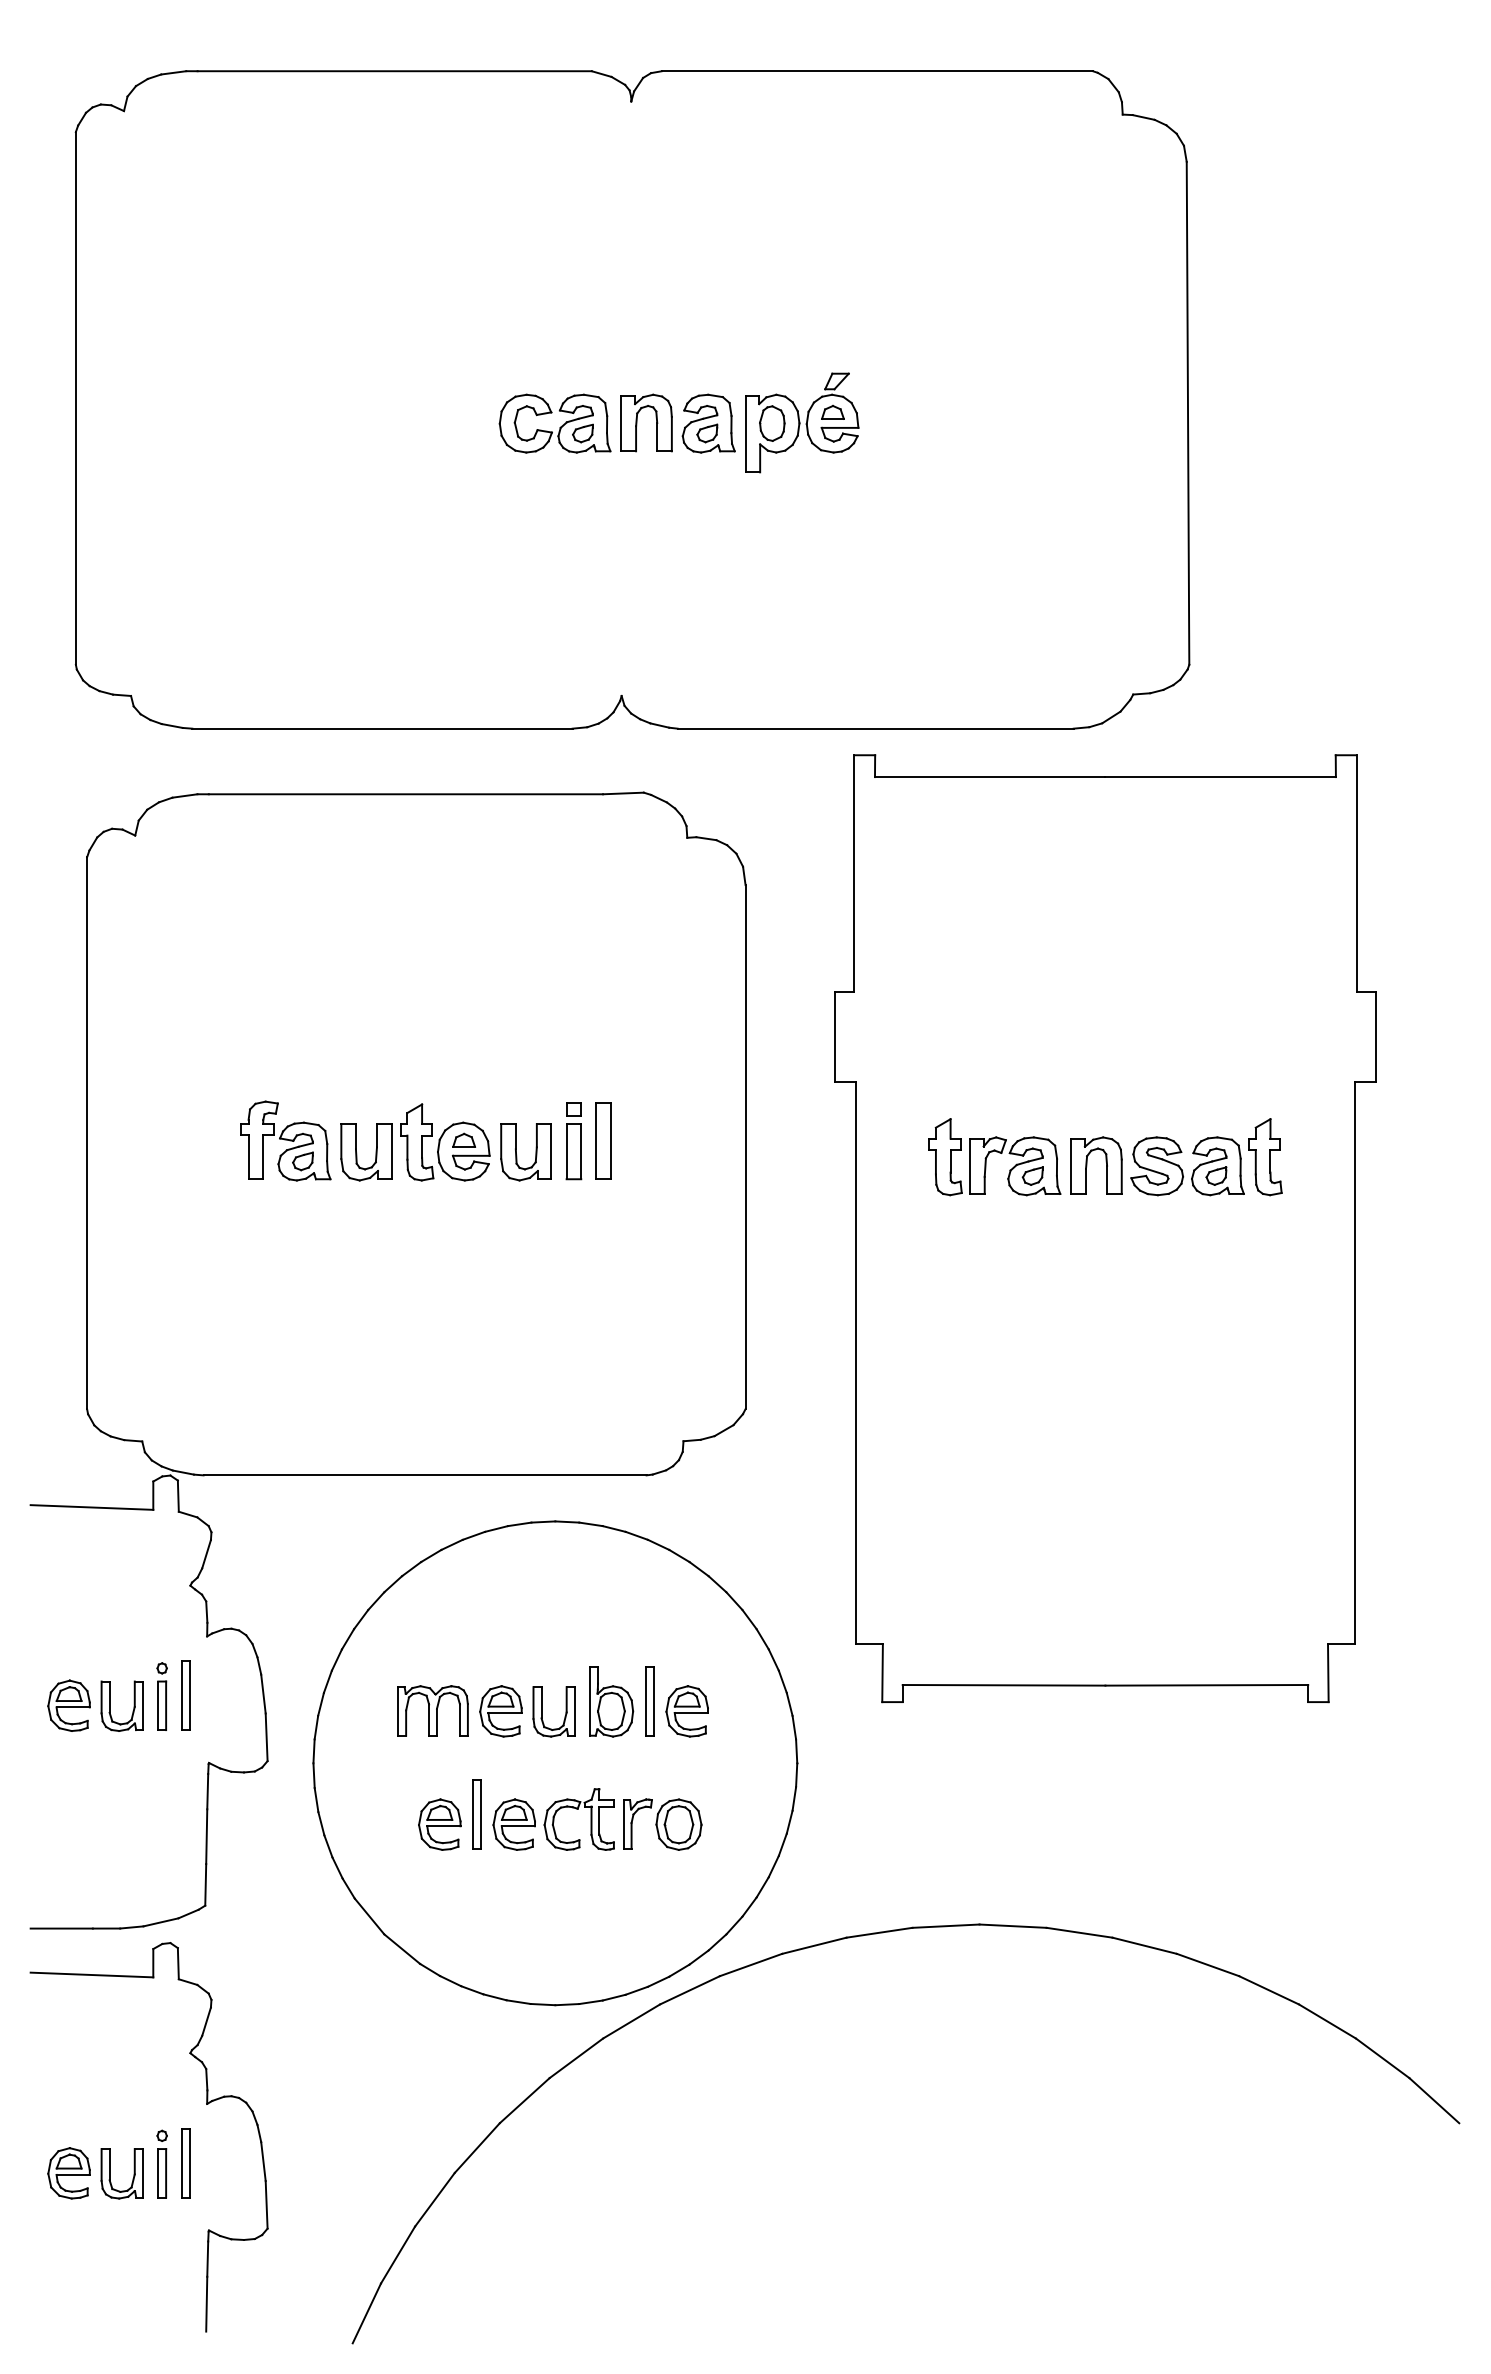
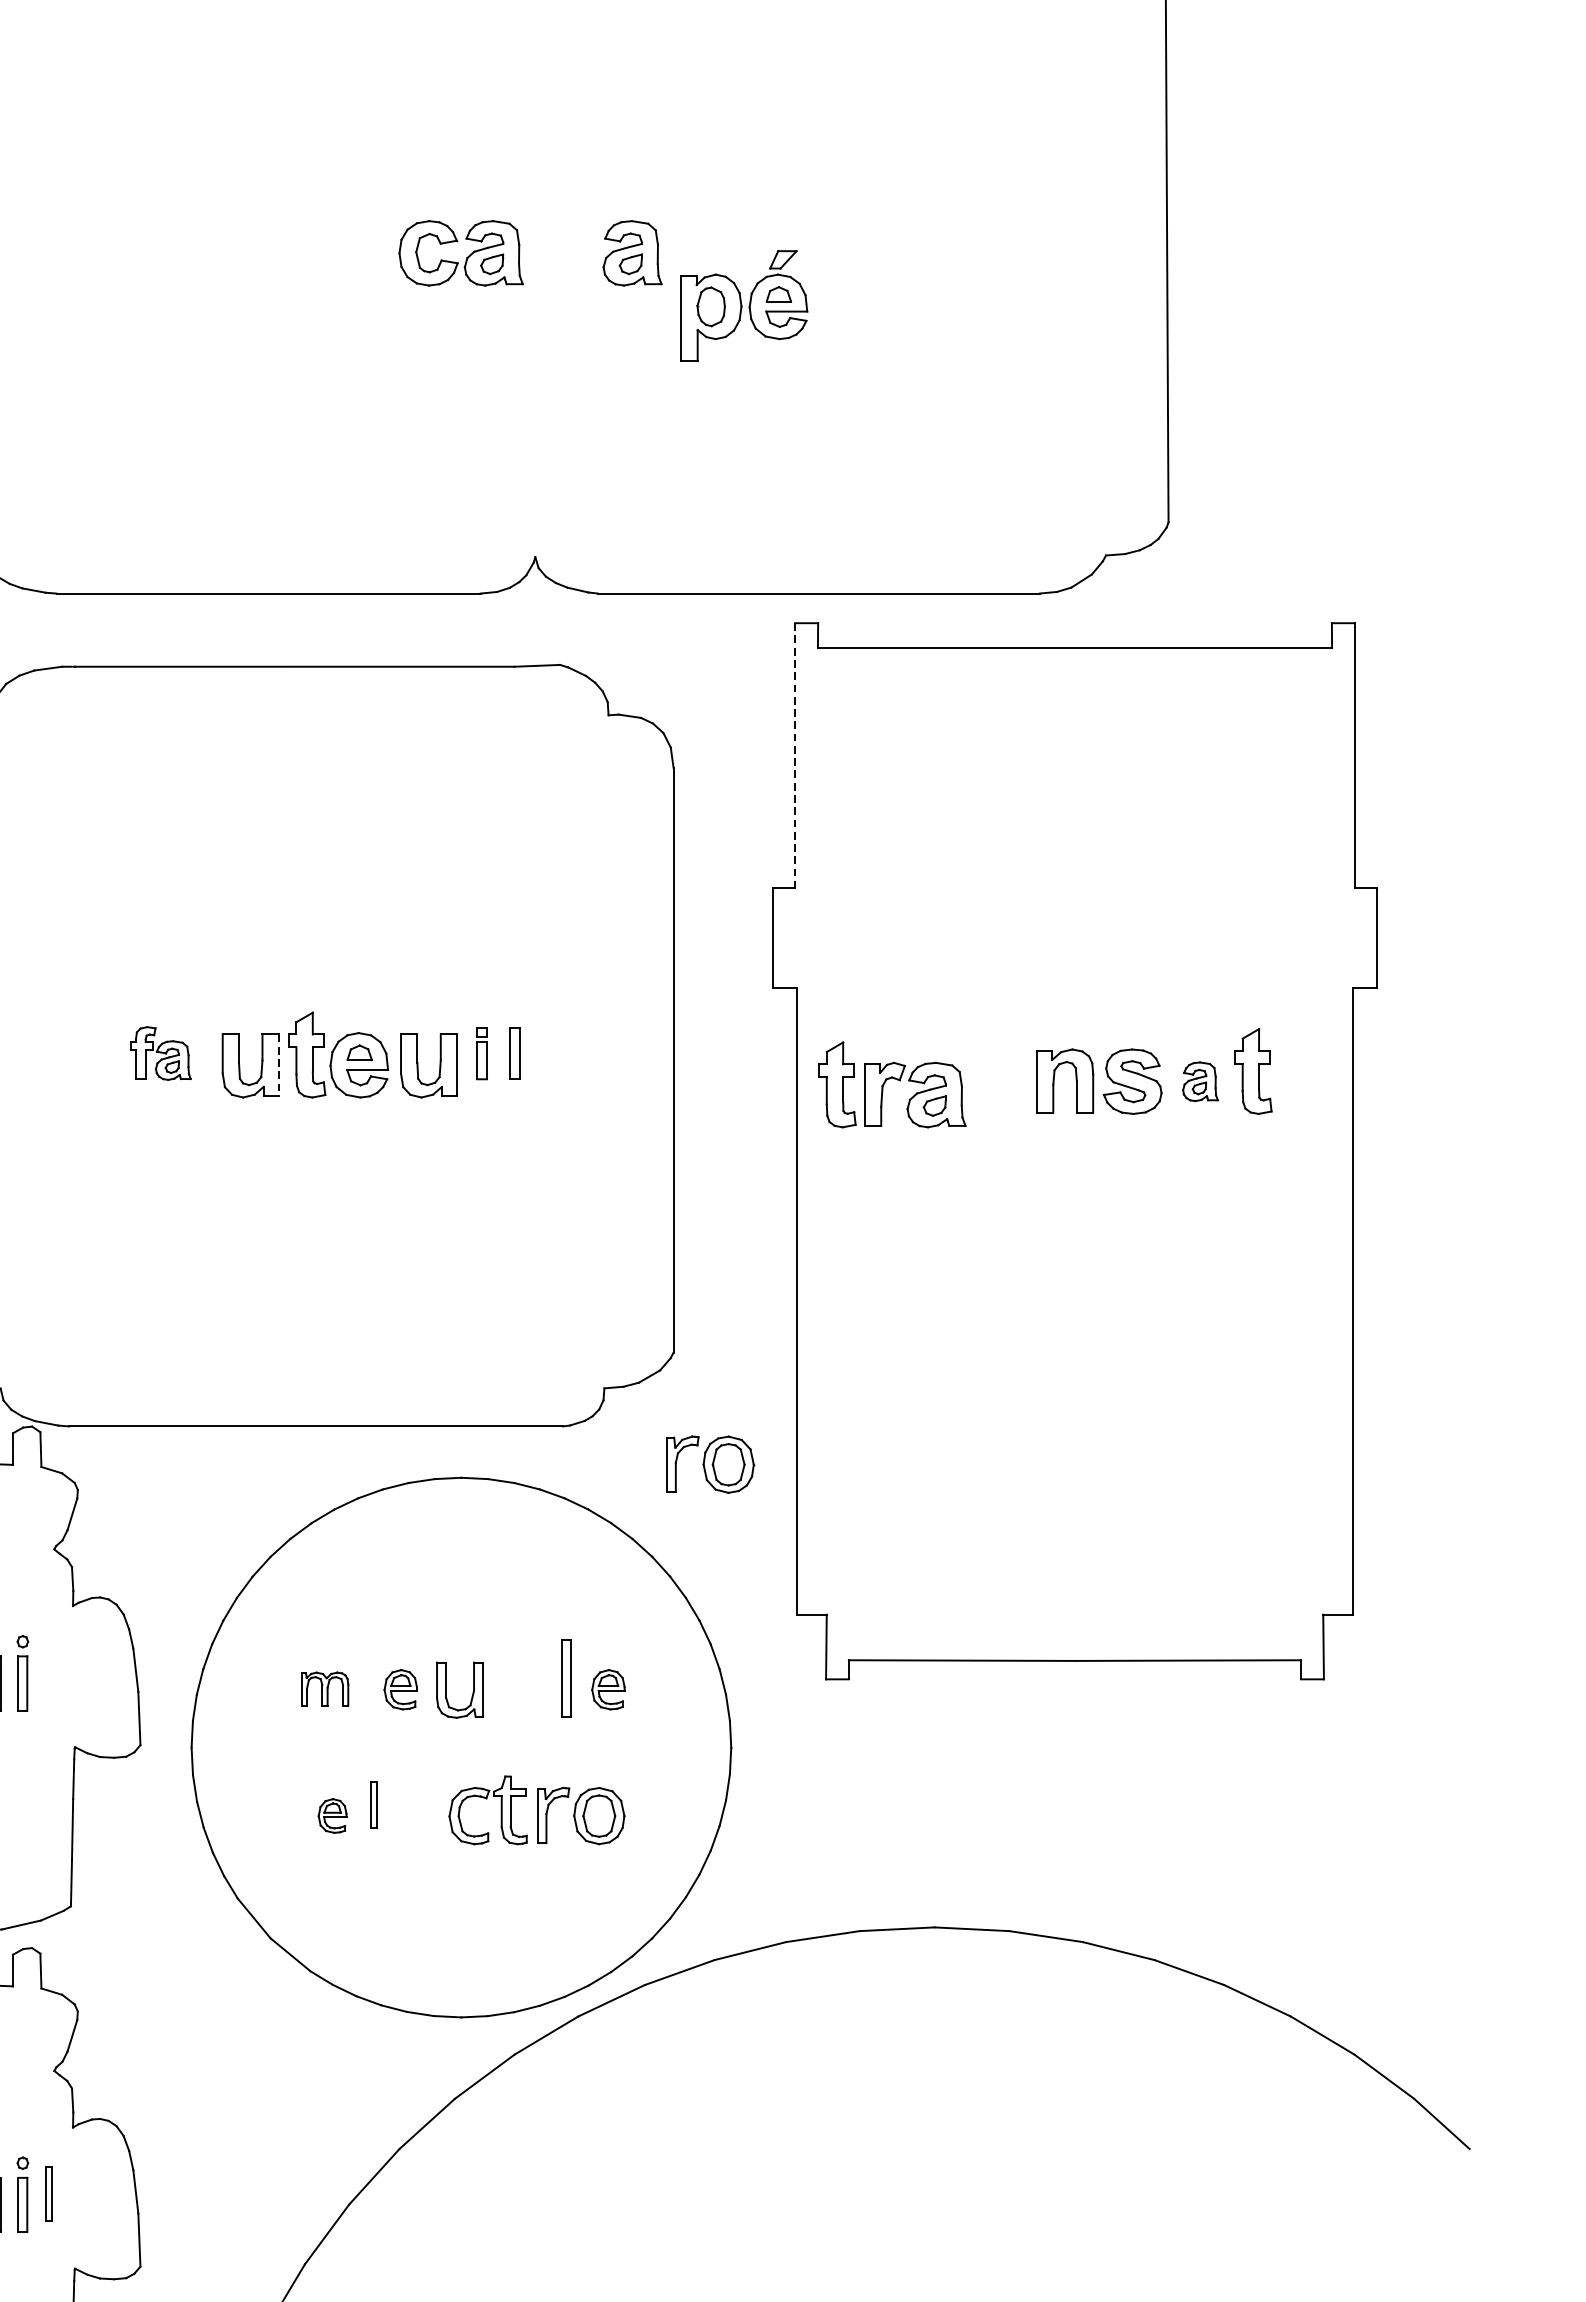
part: (637, 422) -> (553, 252), removed
part: (802, 422) -> (744, 305), moved
line: (854, 873) -> (795, 755), solid -> dashed
part: (285, 1140) -> (160, 1052), size x0.6
part: (603, 1140) -> (515, 1052), size x0.6
part: (573, 1141) -> (481, 1054), size x0.6
line: (391, 1151) -> (278, 1065), solid -> dashed
part: (994, 1157) -> (892, 1085), moved
part: (1217, 1166) -> (1199, 1081), size x0.6
part: (778, 1509) -> (710, 1464), added
part: (185, 1695) -> (48, 1671), removed
part: (611, 1701) -> (524, 1678), removed
part: (432, 1710) -> (324, 1688), size x0.6
part: (500, 1711) -> (400, 1689), size x0.7
part: (686, 1711) -> (607, 1689), size x0.7
part: (476, 1814) -> (373, 1804), size x0.6
part: (439, 1824) -> (332, 1815), size x0.6
part: (513, 1824) -> (414, 1815), removed
part: (185, 2163) -> (48, 2193), size x0.7

